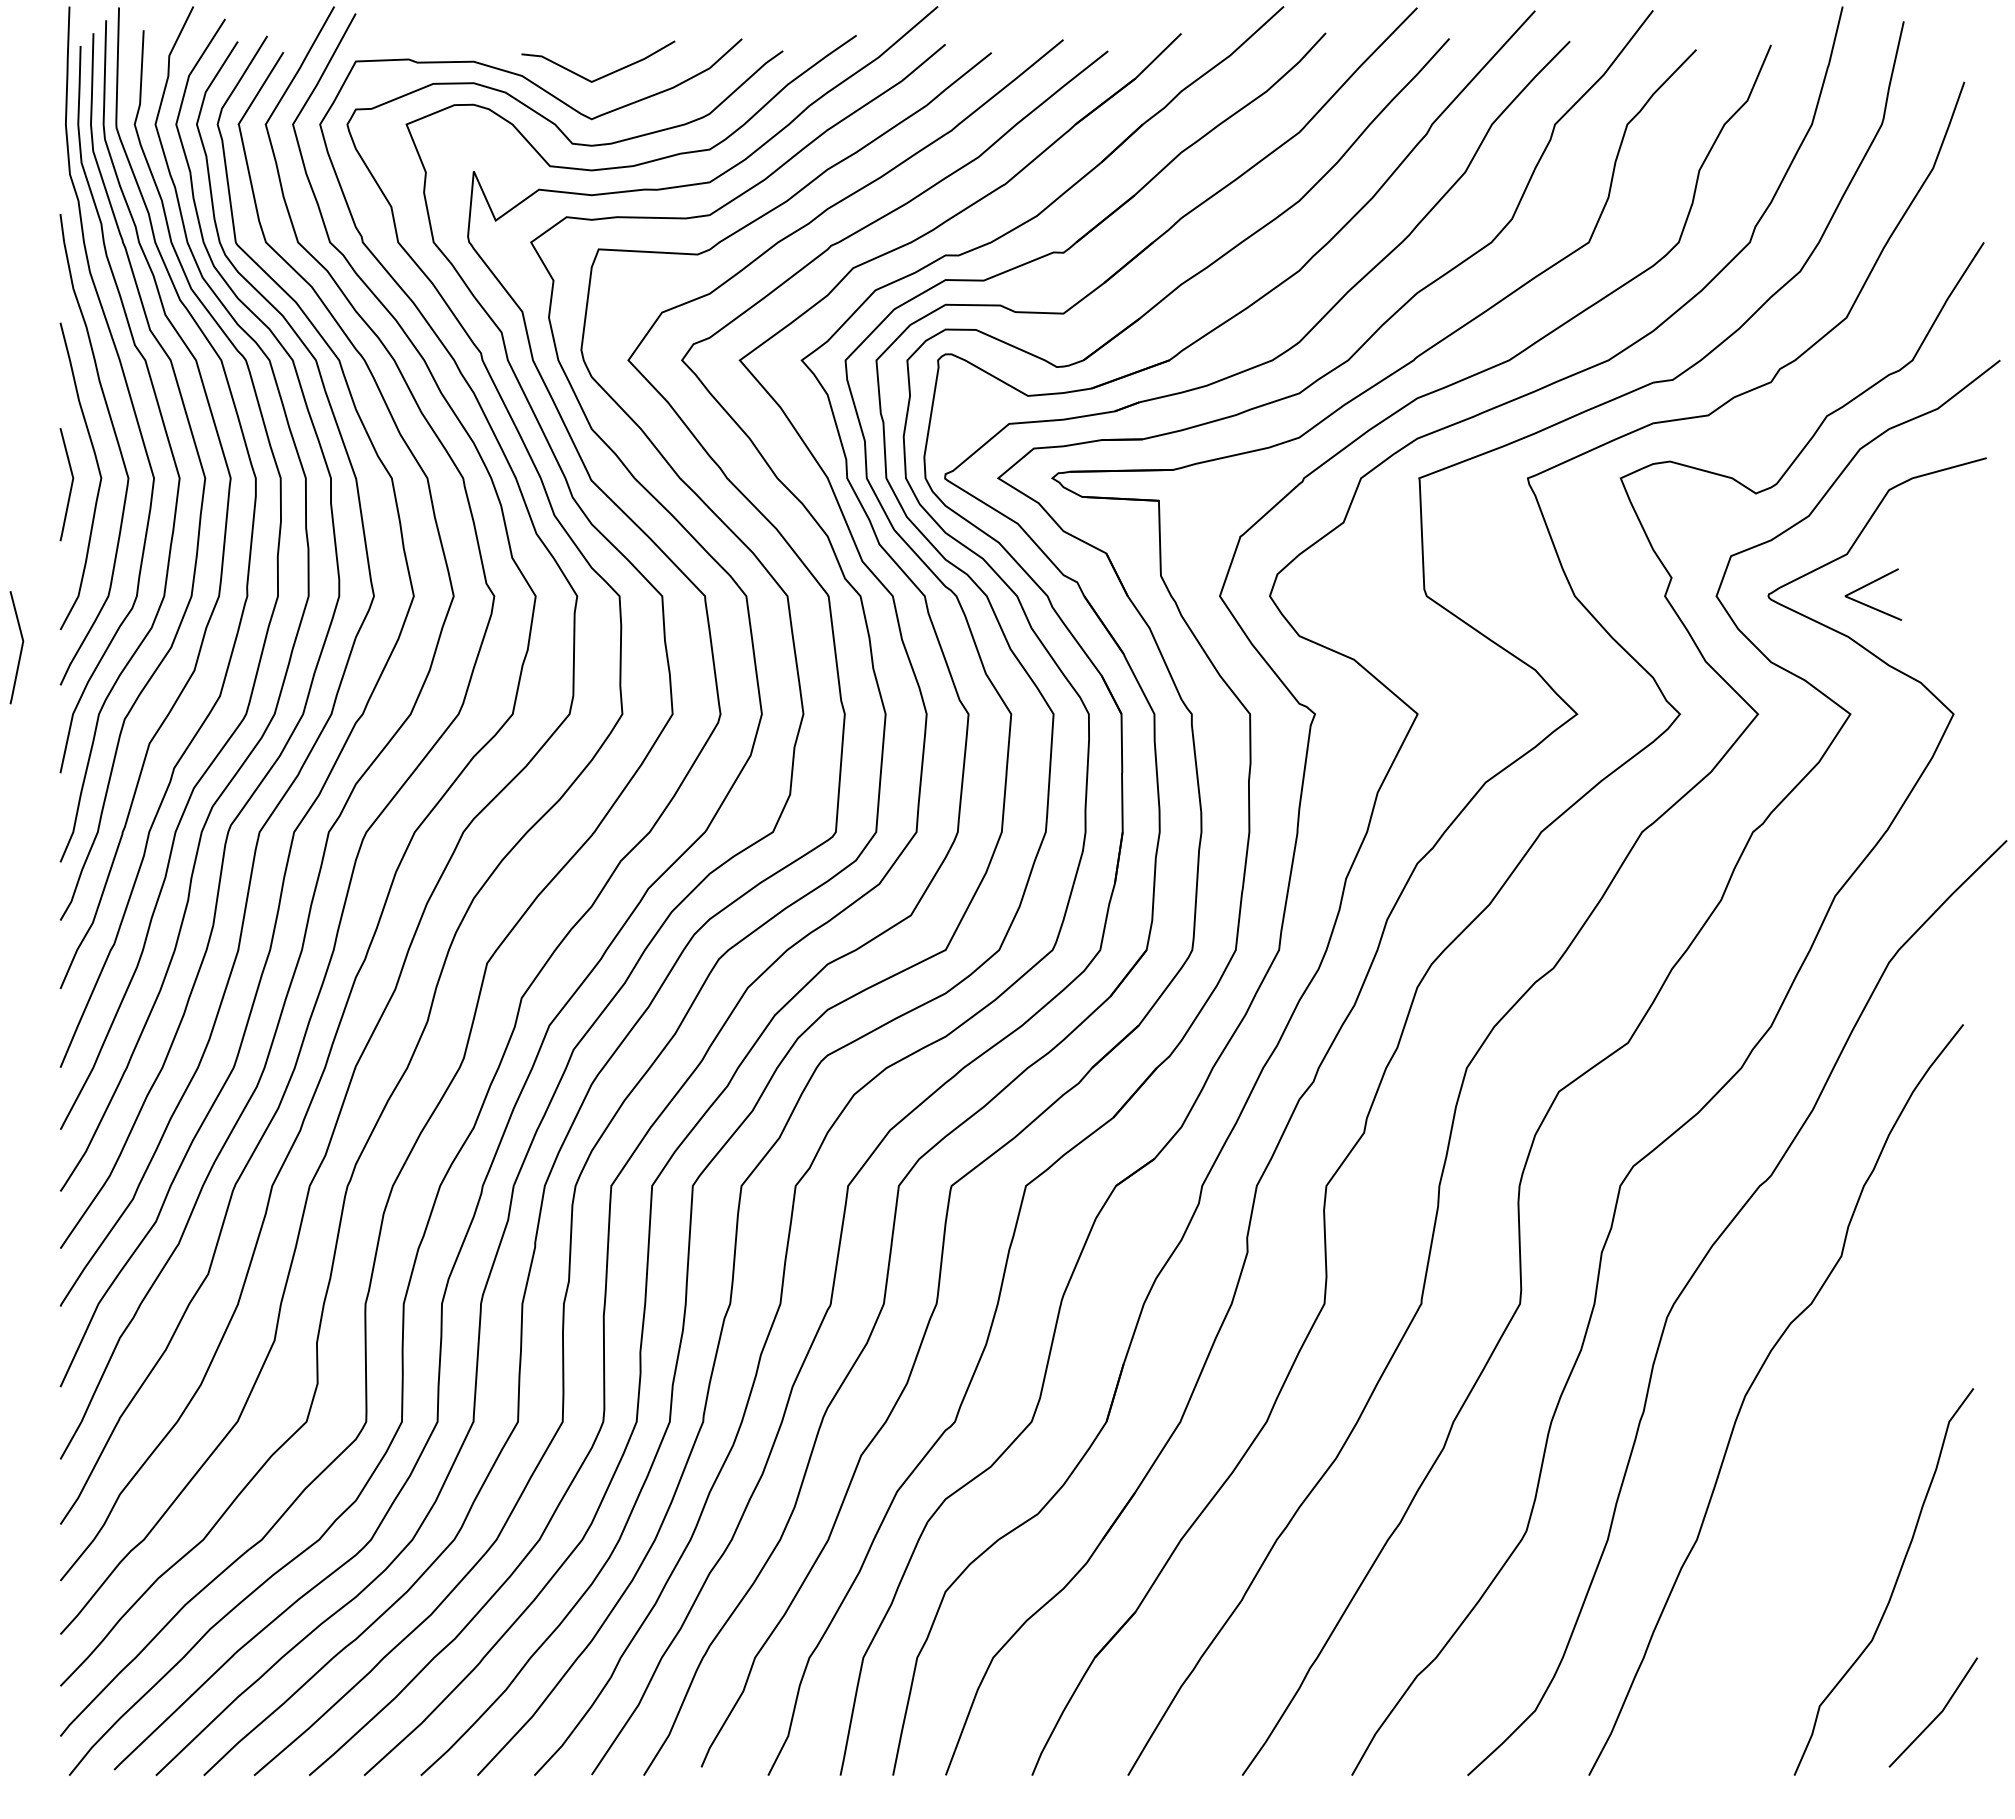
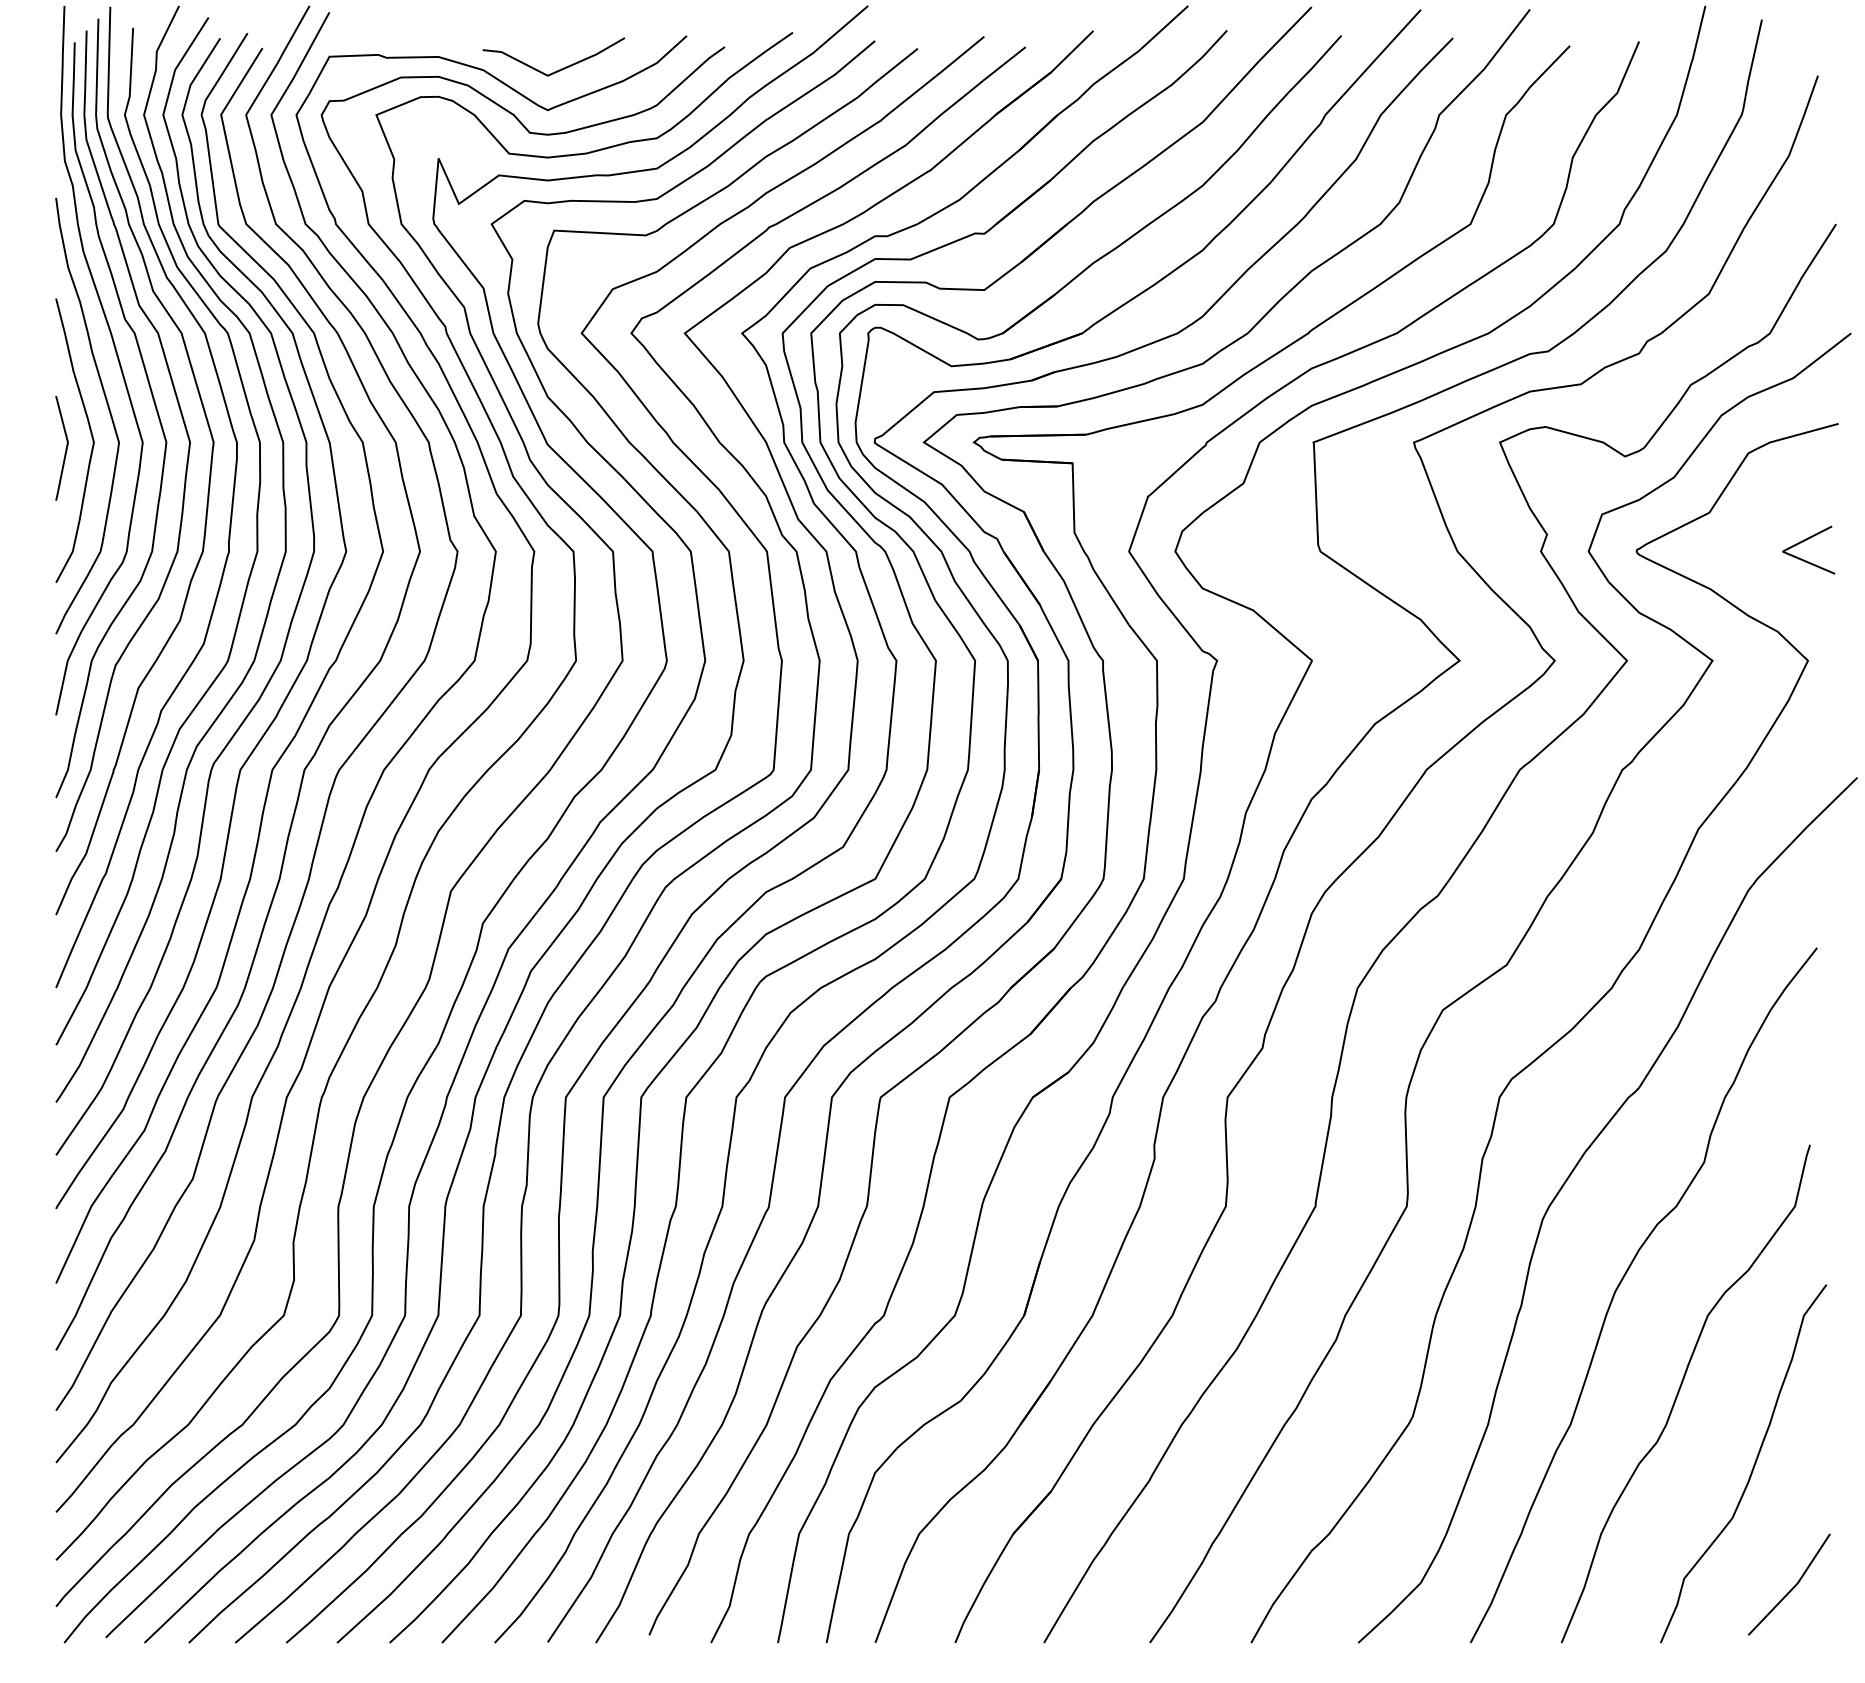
line: (1868, 585) -> (1804, 541), moved
line: (20, 648) -> (19, 599), removed
curve: (1814, 1505) -> (1679, 1393), added

